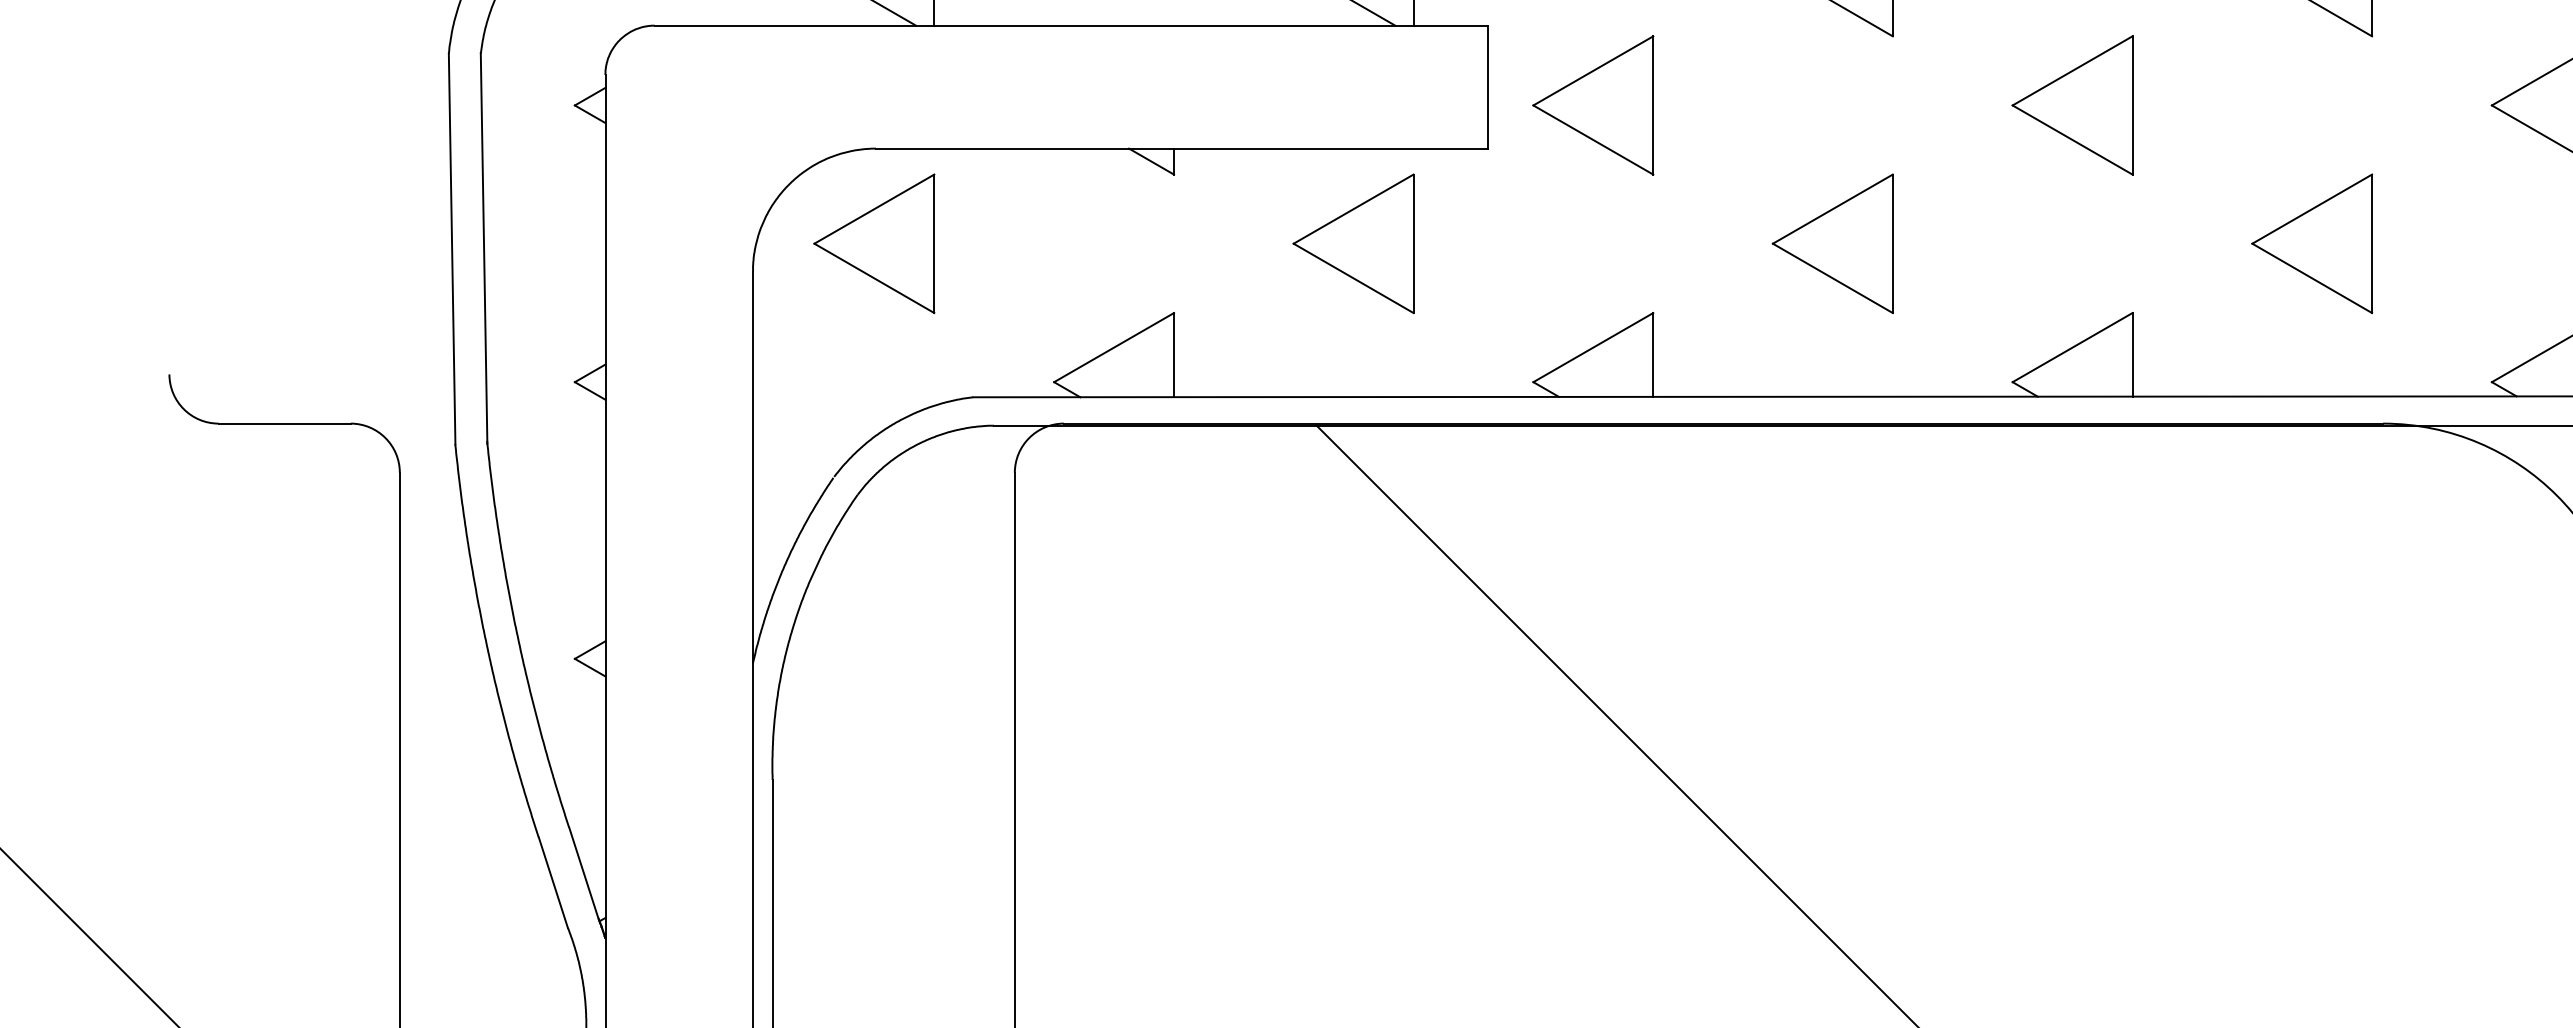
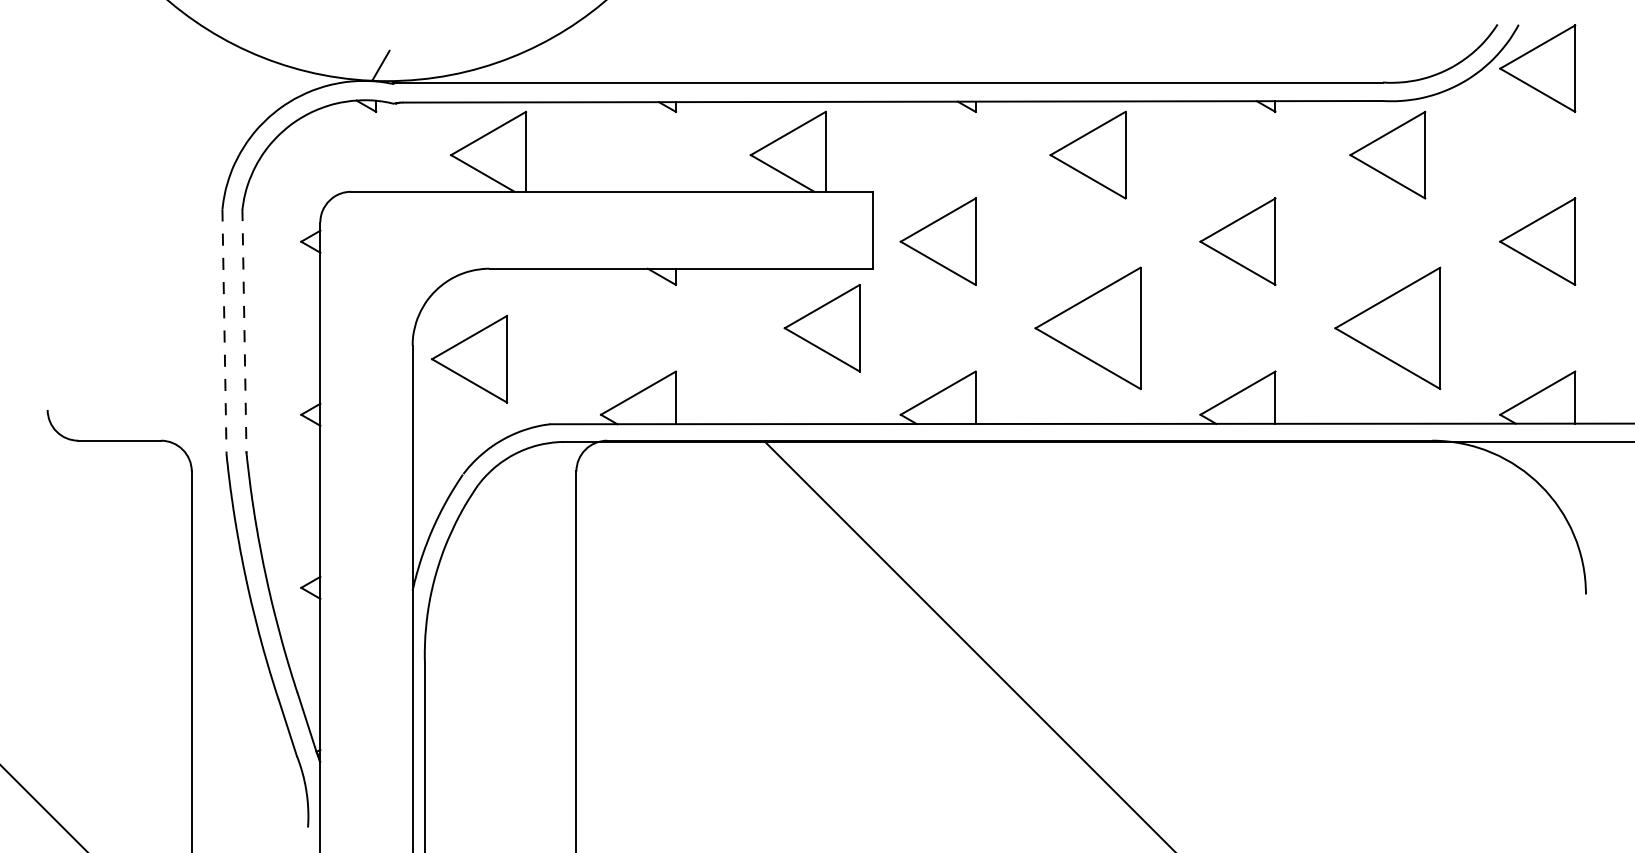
part: (874, 242) -> (469, 358), moved
part: (1831, 242) -> (1087, 327), size x1.4
part: (2311, 242) -> (1387, 327), size x1.4
part: (1352, 244) -> (821, 328), moved
line: (484, 248) -> (244, 331), solid -> dashed
line: (452, 250) -> (224, 332), solid -> dashed

